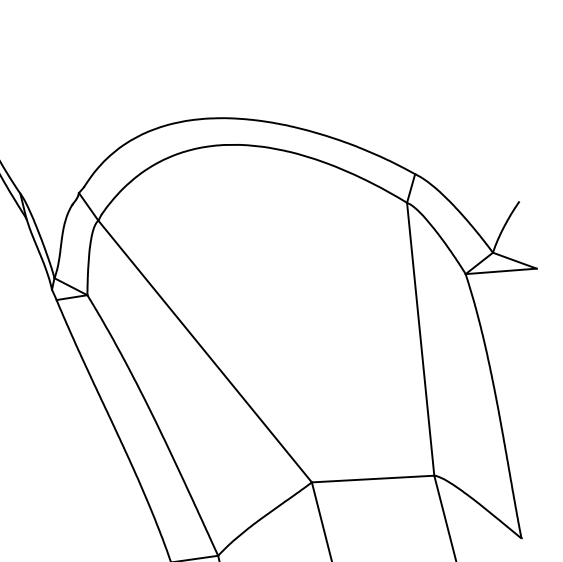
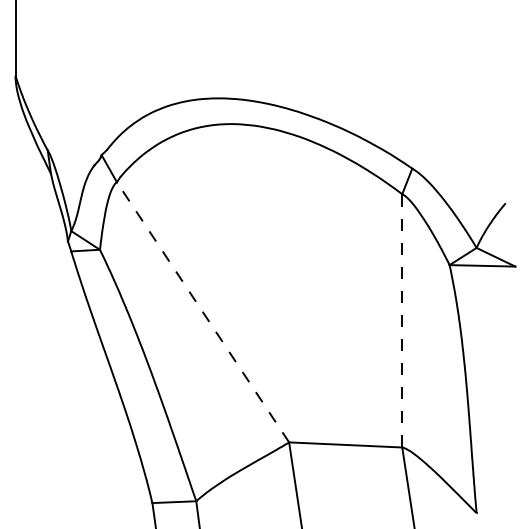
line: (420, 338) -> (402, 320), solid -> dashed
line: (205, 351) -> (203, 312), solid -> dashed

